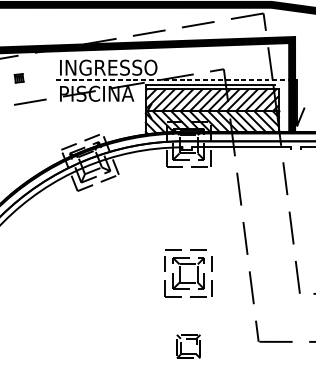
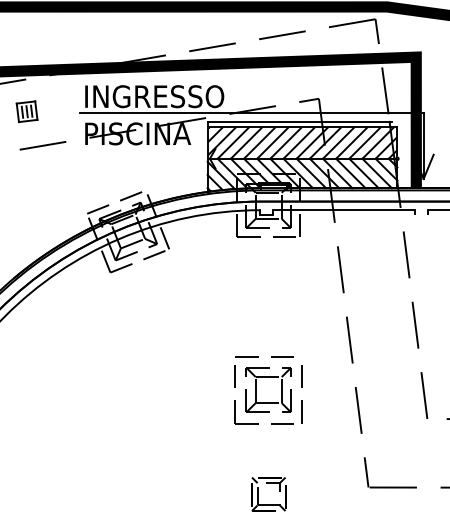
part: (18, 78) -> (26, 111), size x1.67
line: (176, 79) -> (251, 113), dashed -> solid

